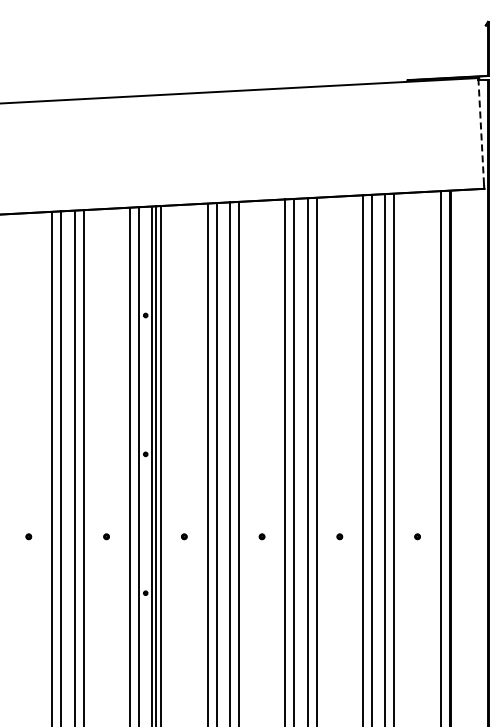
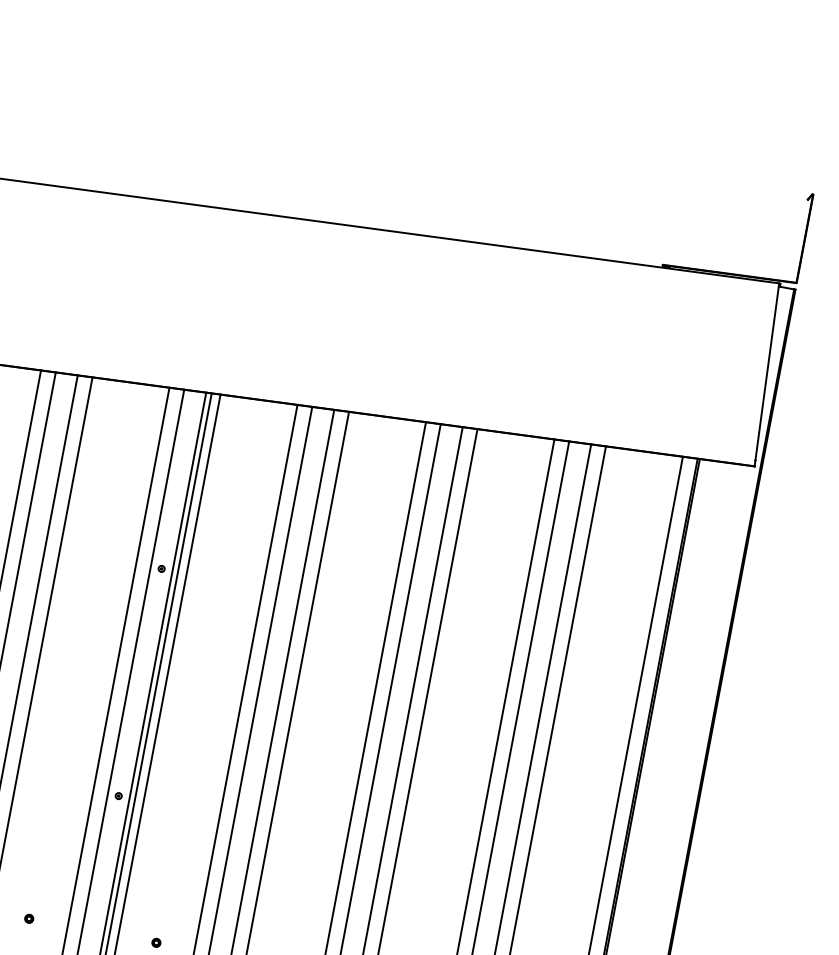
line: (481, 132) -> (767, 373), dashed -> solid

